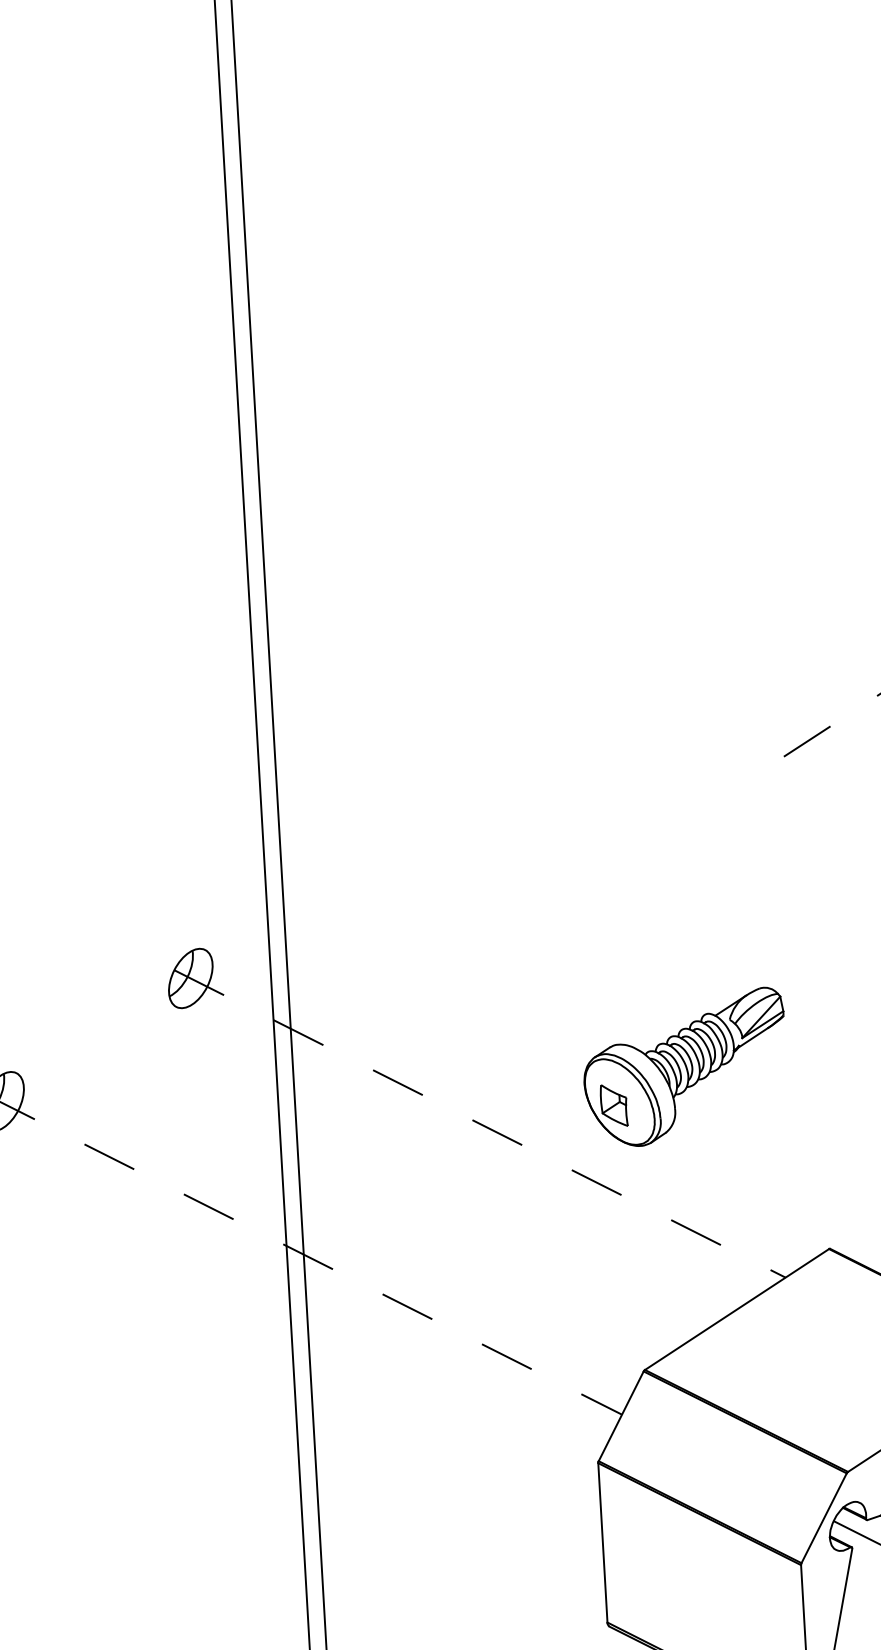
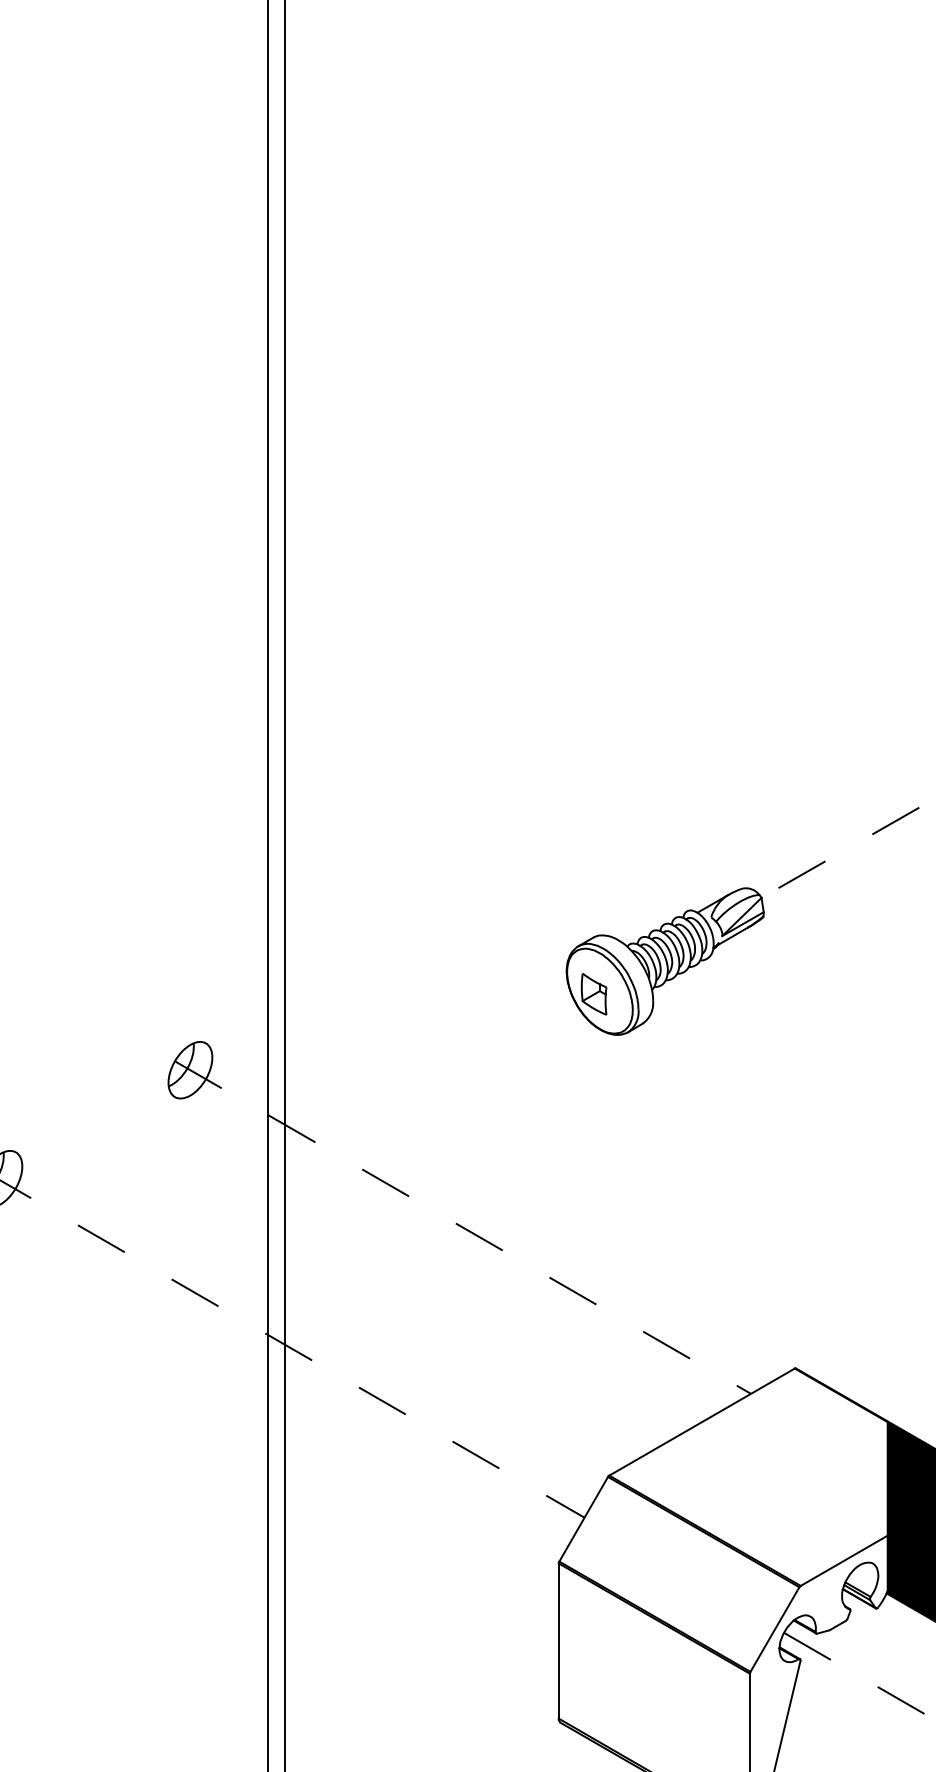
part: (684, 1067) -> (664, 961), moved

